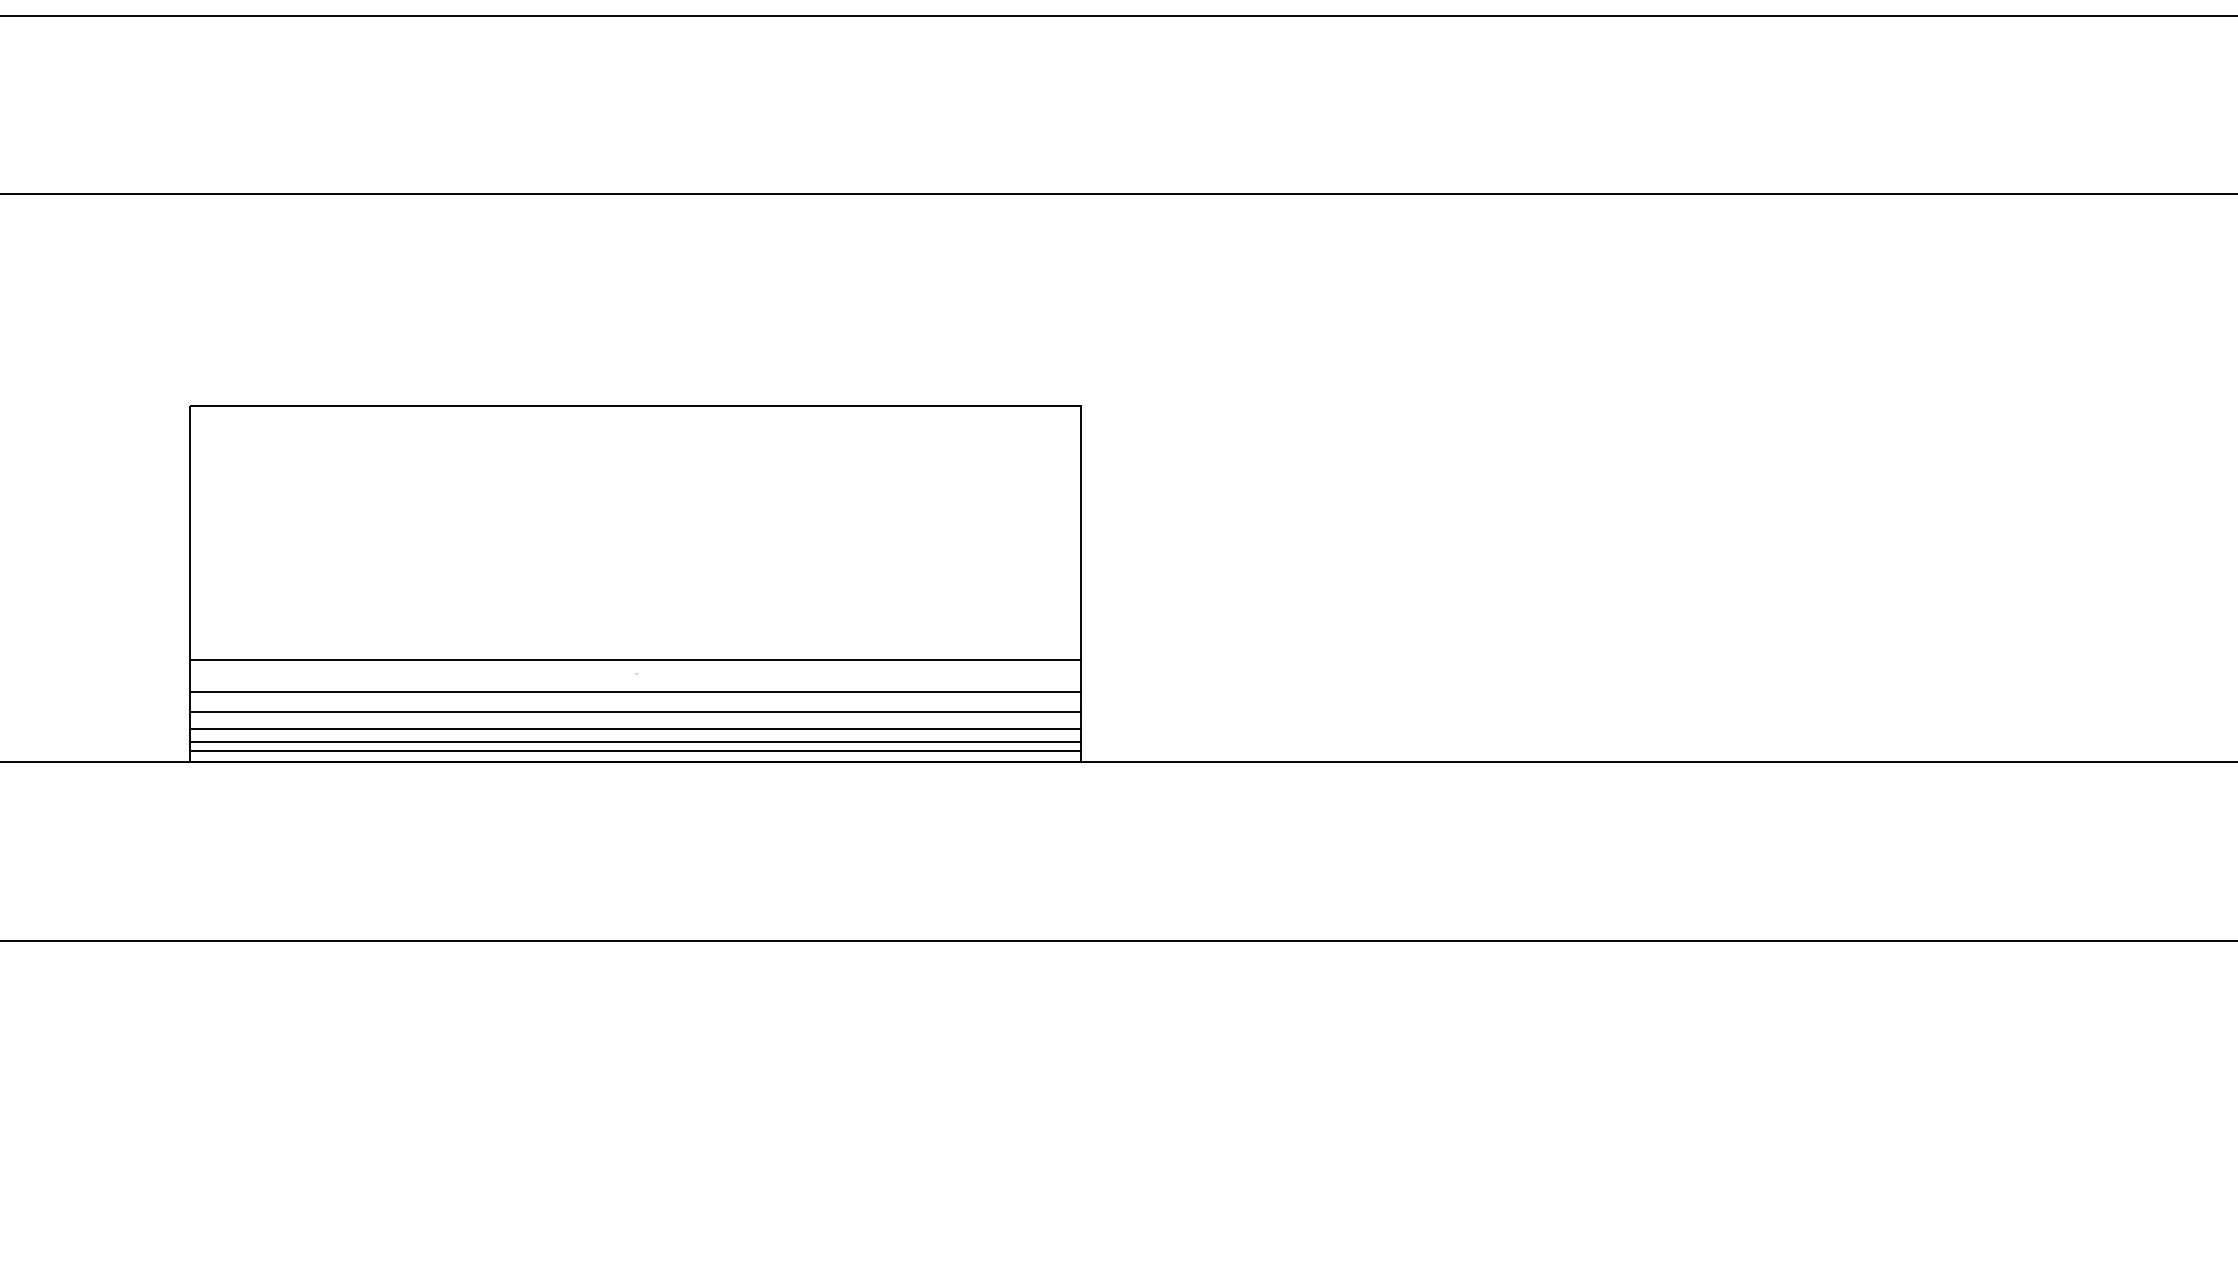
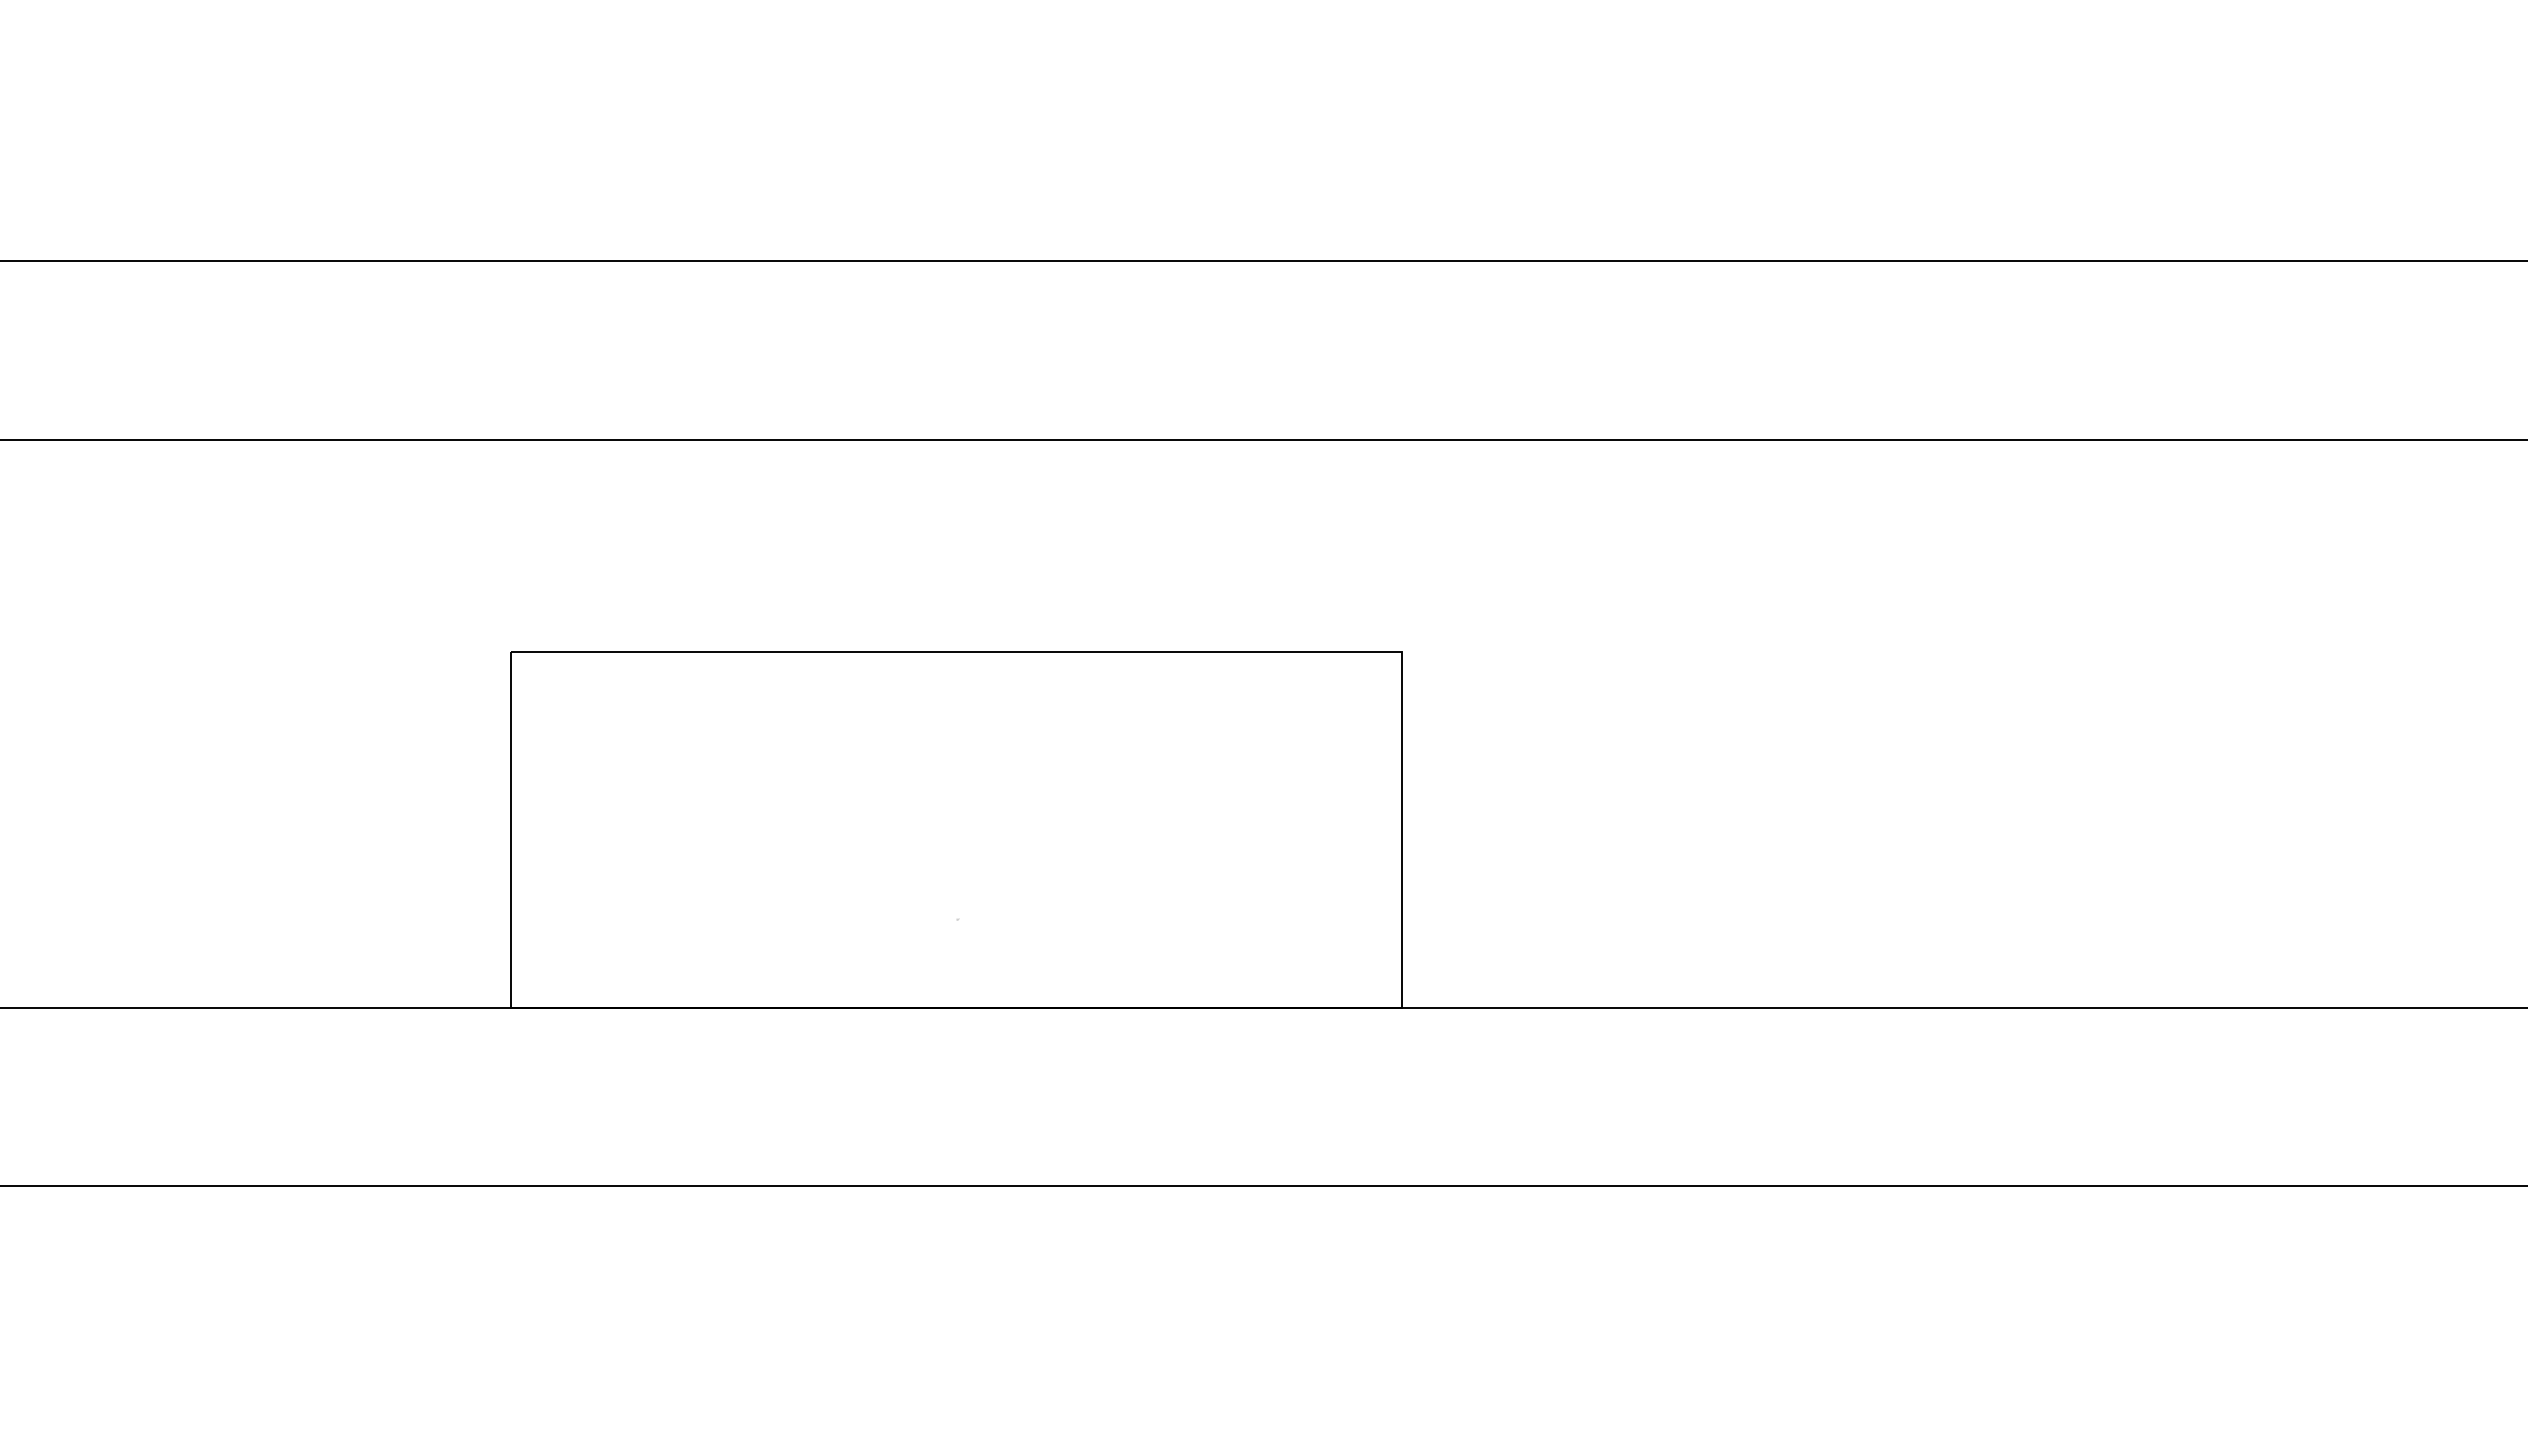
line: (635, 660) -> (956, 906), removed
line: (635, 691) -> (956, 937), removed
line: (635, 711) -> (956, 957), removed
line: (635, 729) -> (956, 975), removed
line: (635, 742) -> (956, 988), removed
line: (635, 751) -> (956, 997), removed

